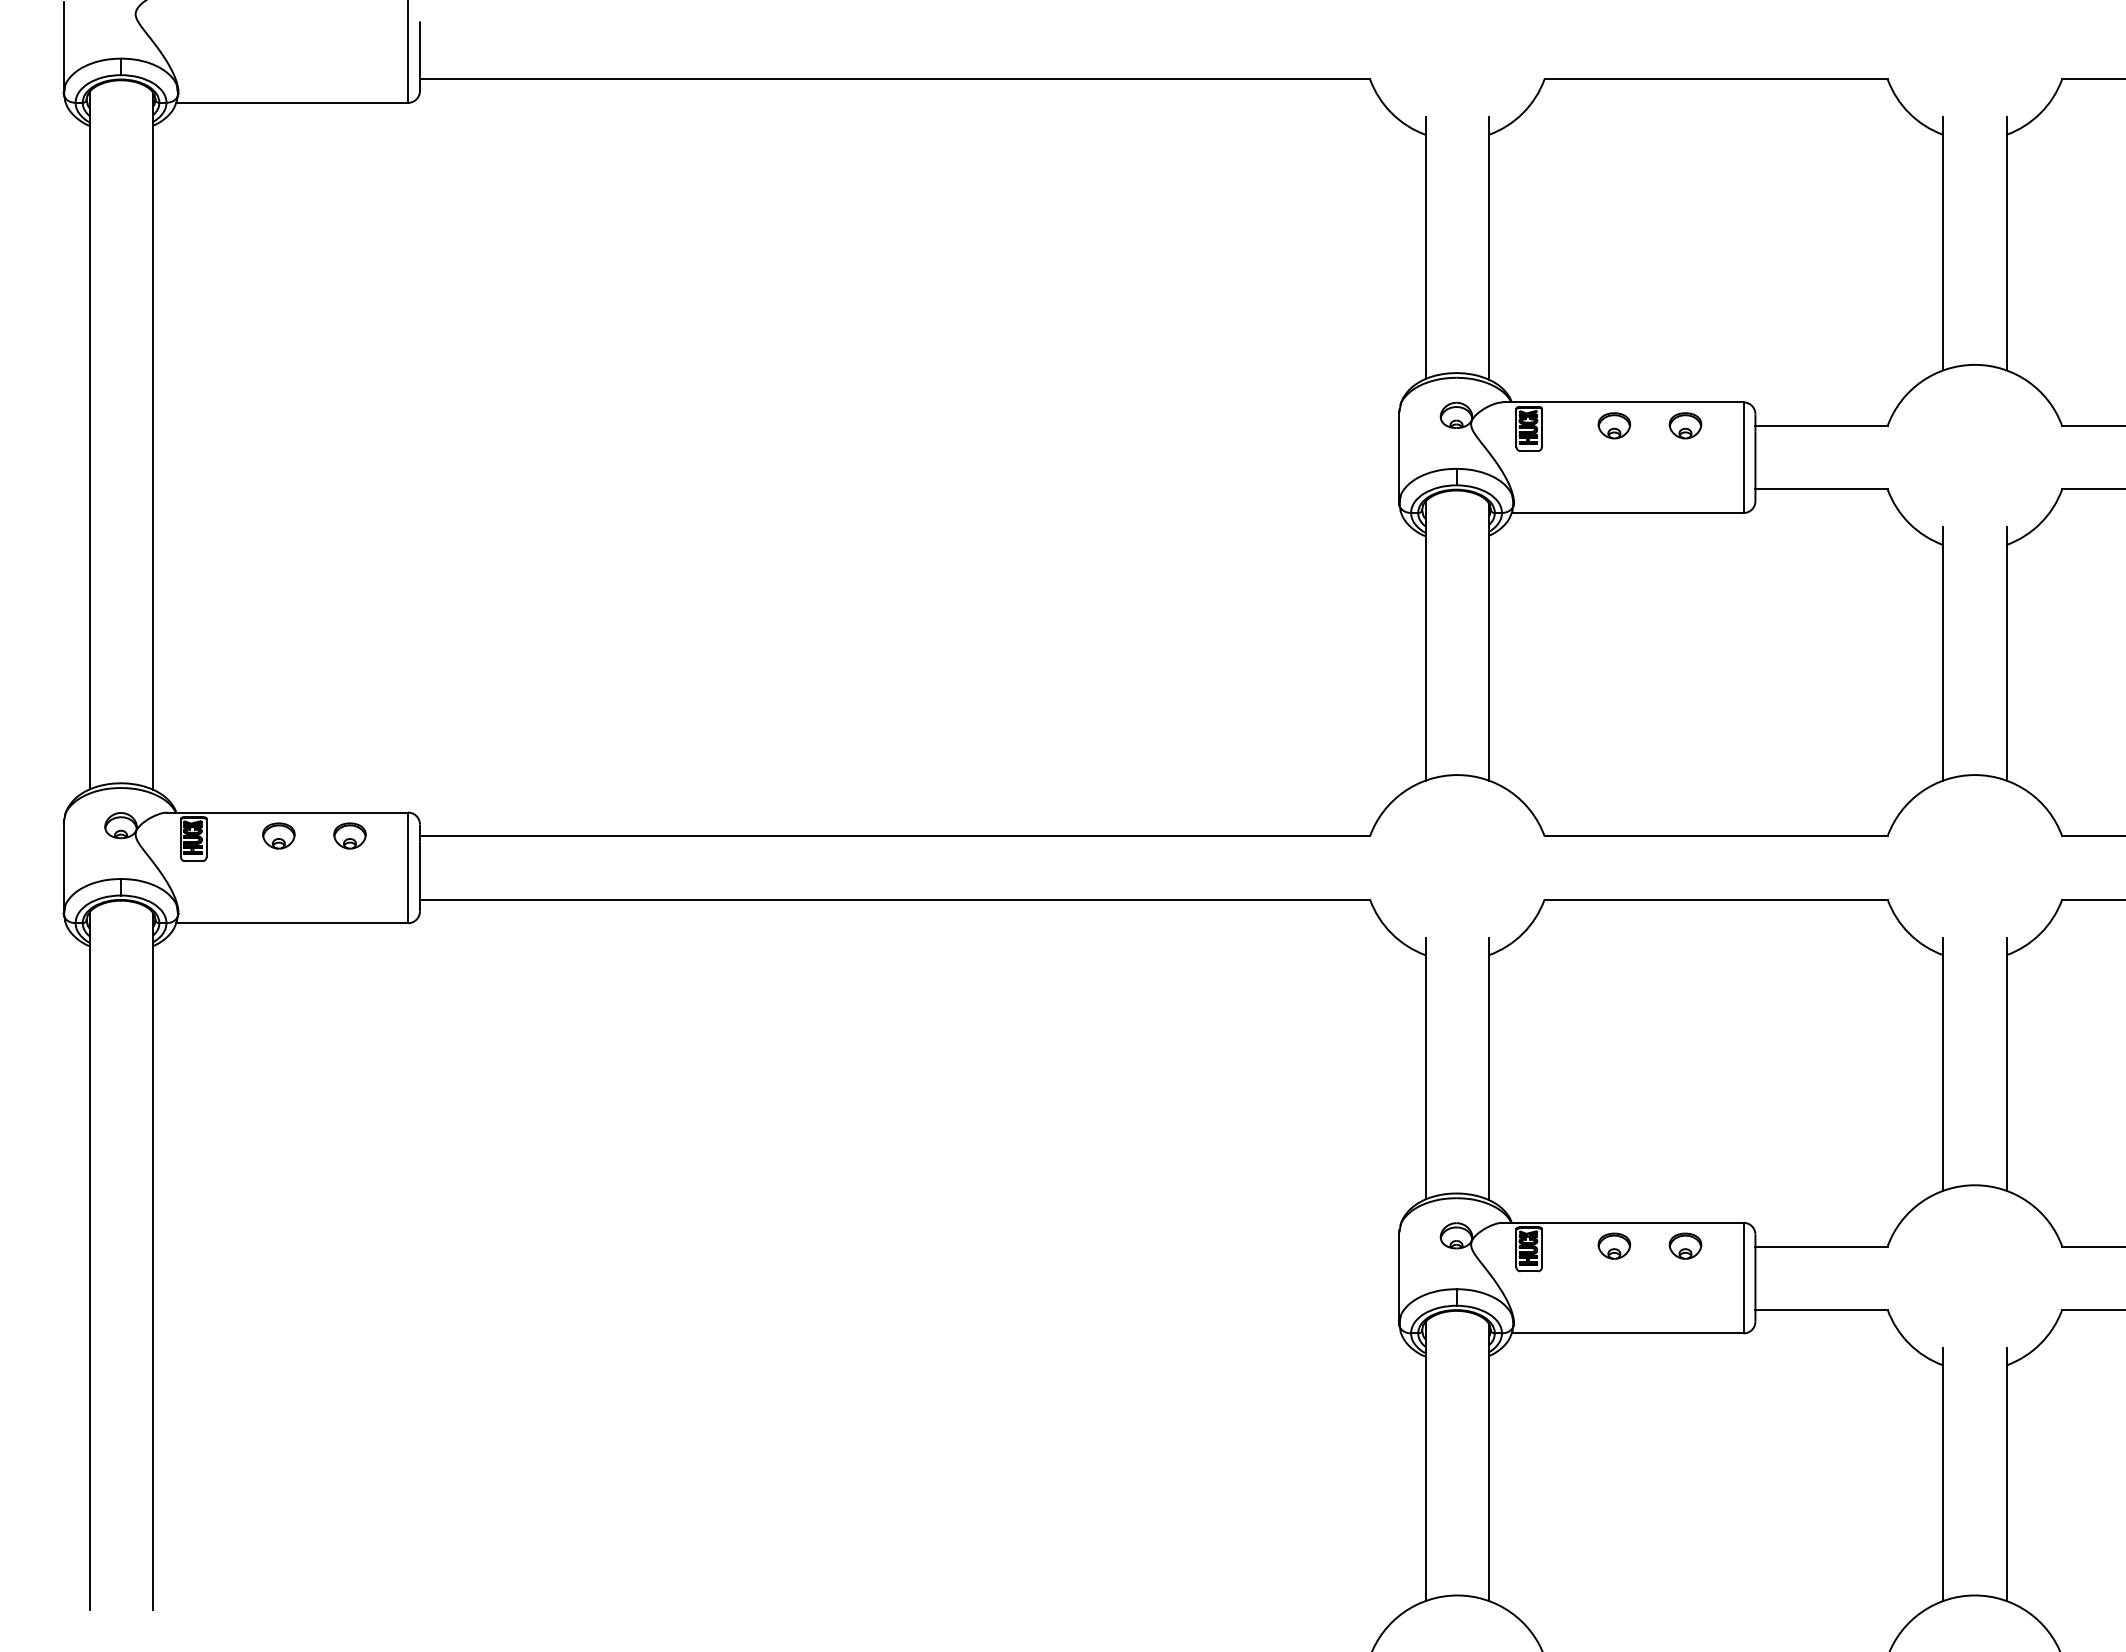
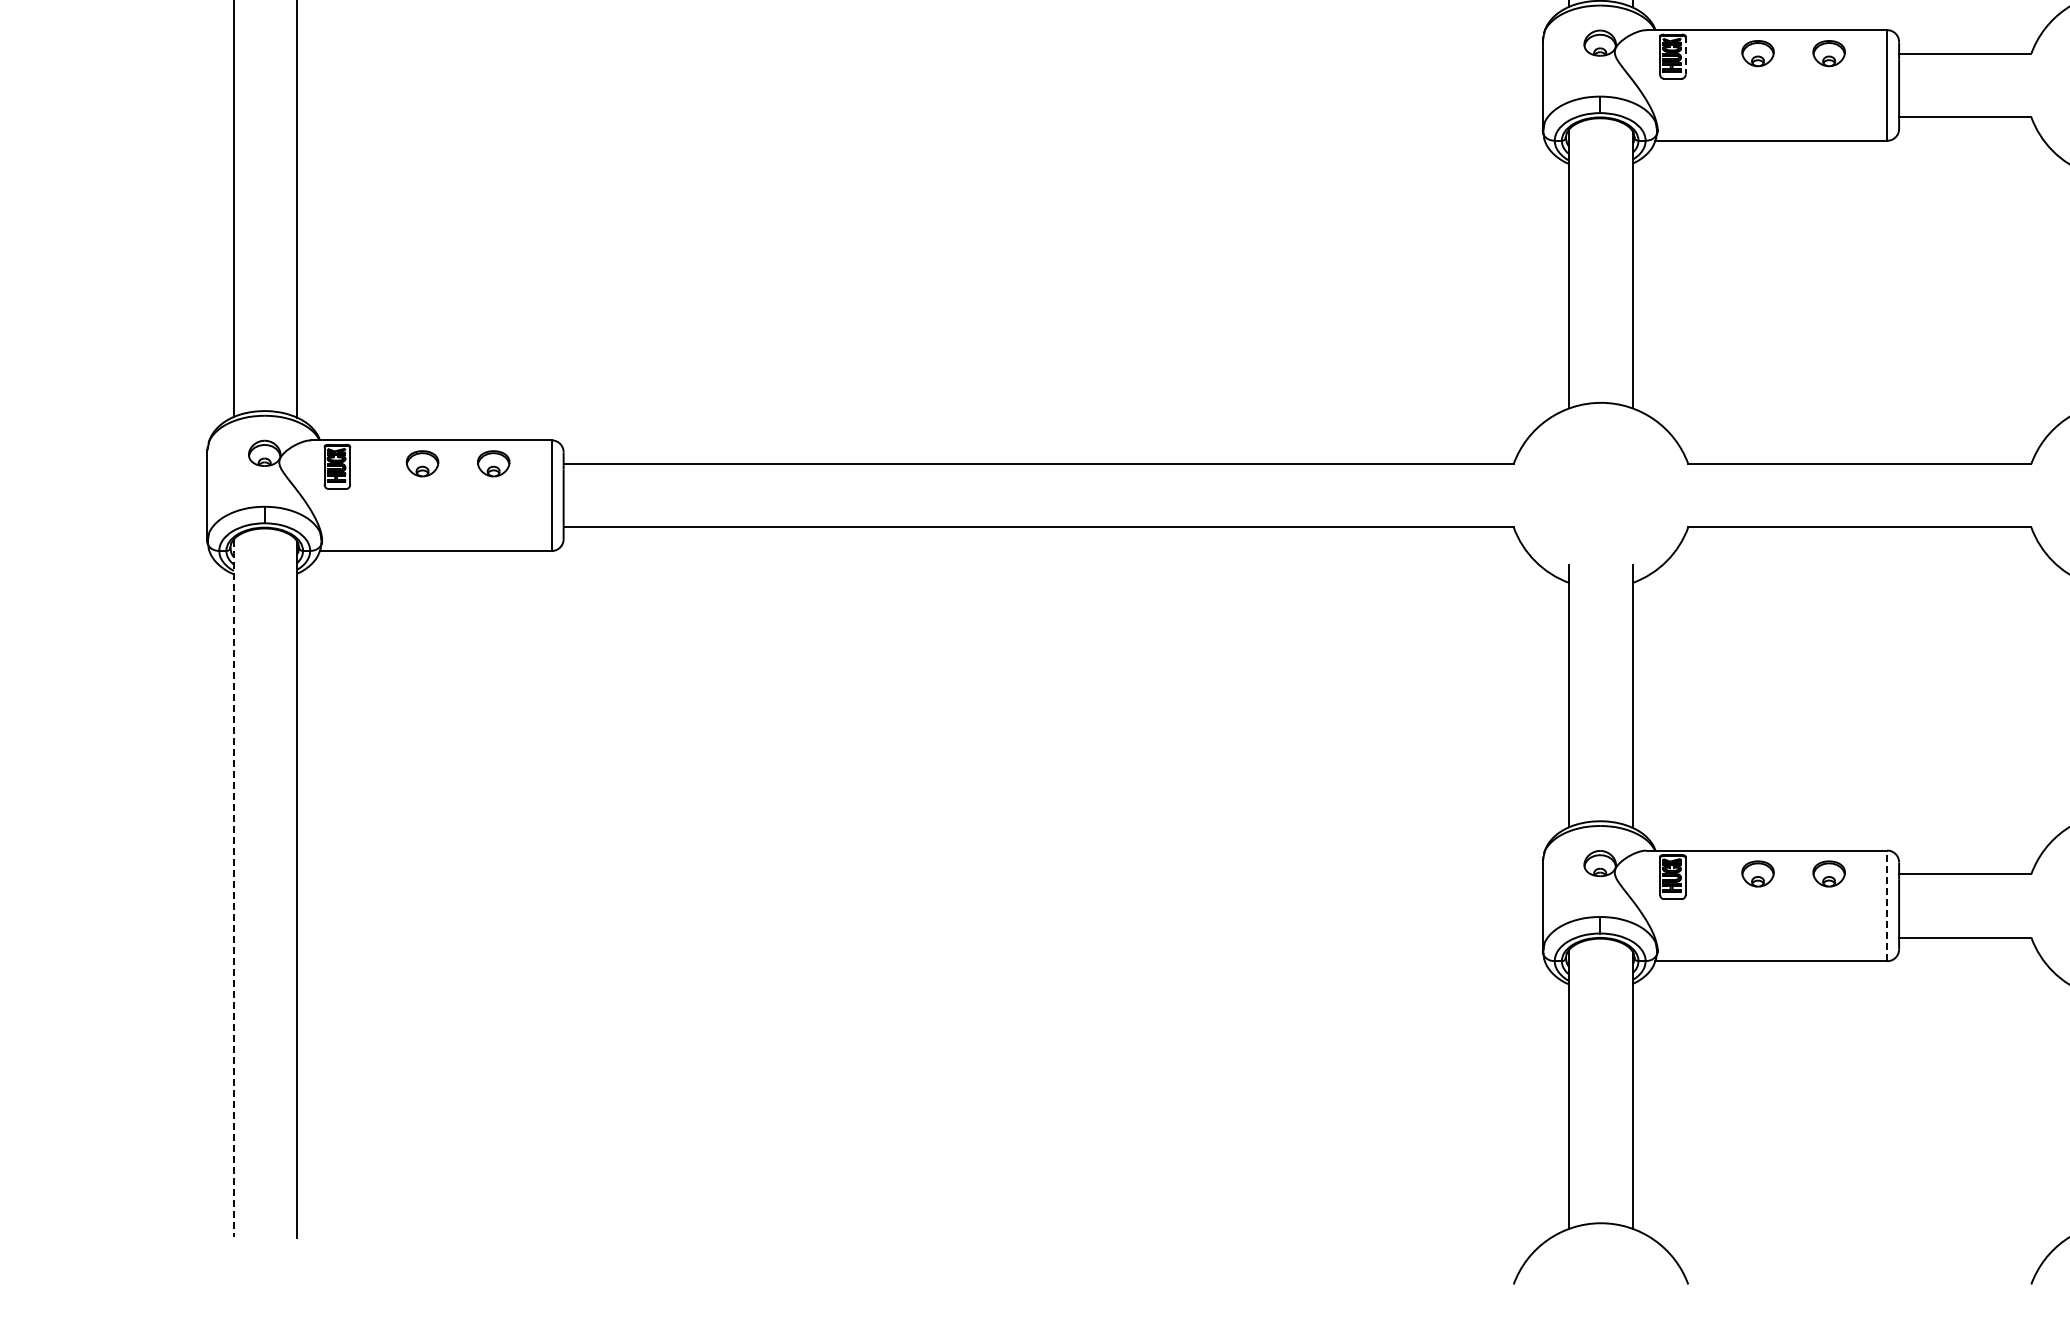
line: (1542, 427) -> (1686, 55), solid -> dashed
line: (90, 1260) -> (234, 888), solid -> dashed
line: (1743, 1277) -> (1887, 905), solid -> dashed

